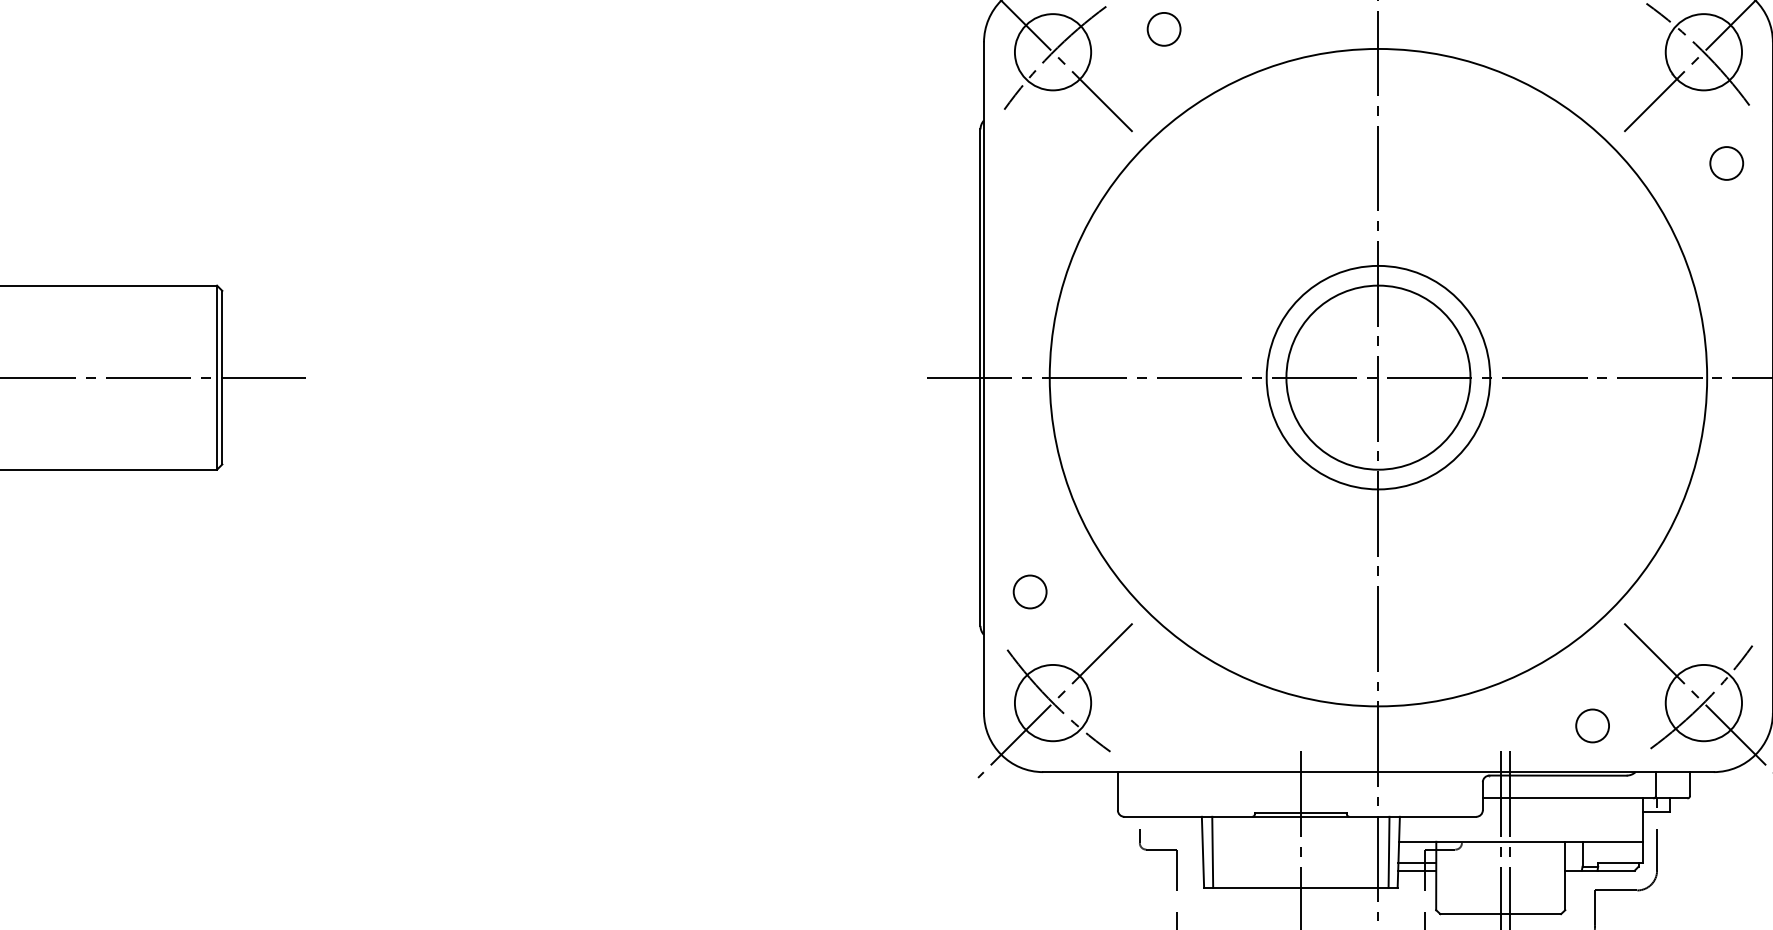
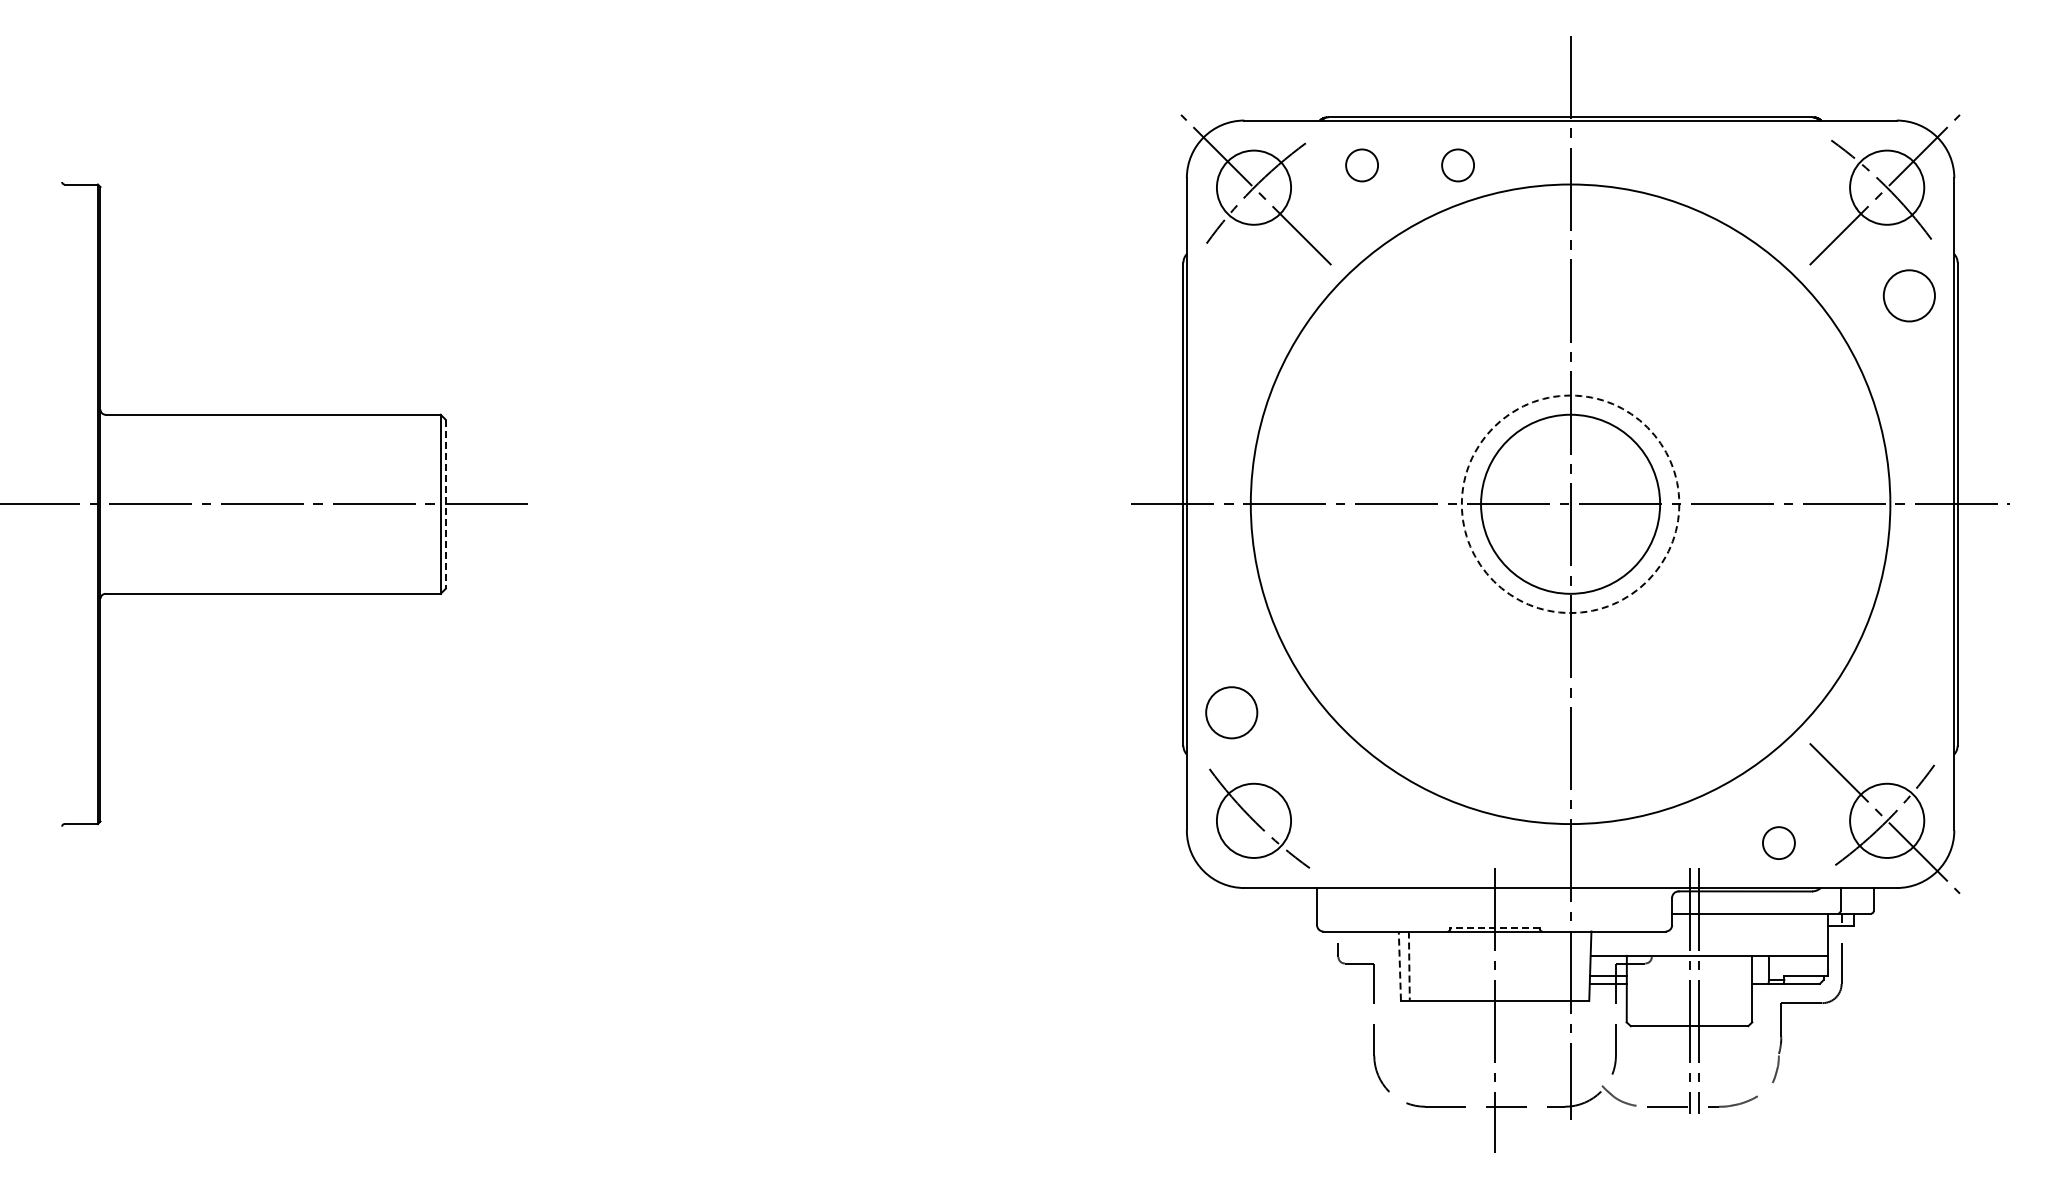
circle: (1262, 29) -> (1457, 165), added
circle: (1726, 163) -> (1909, 295), size x1.6
line: (221, 377) -> (445, 504), solid -> dashed
circle: (1378, 377) -> (1570, 504), solid -> dashed
circle: (1029, 591) -> (1231, 712), size x1.6
line: (1055, 700) -> (1256, 818), removed
line: (1301, 812) -> (1495, 927), solid -> dashed
line: (1388, 851) -> (1580, 965), removed
line: (1202, 852) -> (1399, 966), solid -> dashed
line: (1212, 852) -> (1409, 966), solid -> dashed

